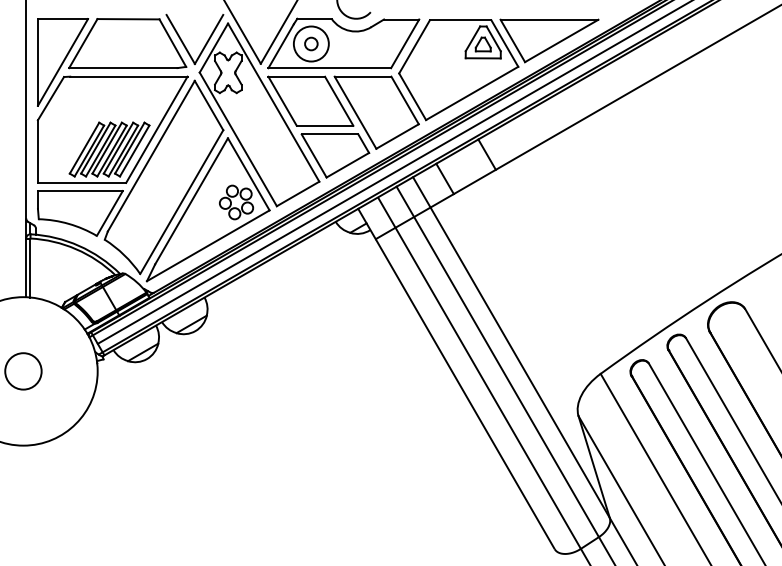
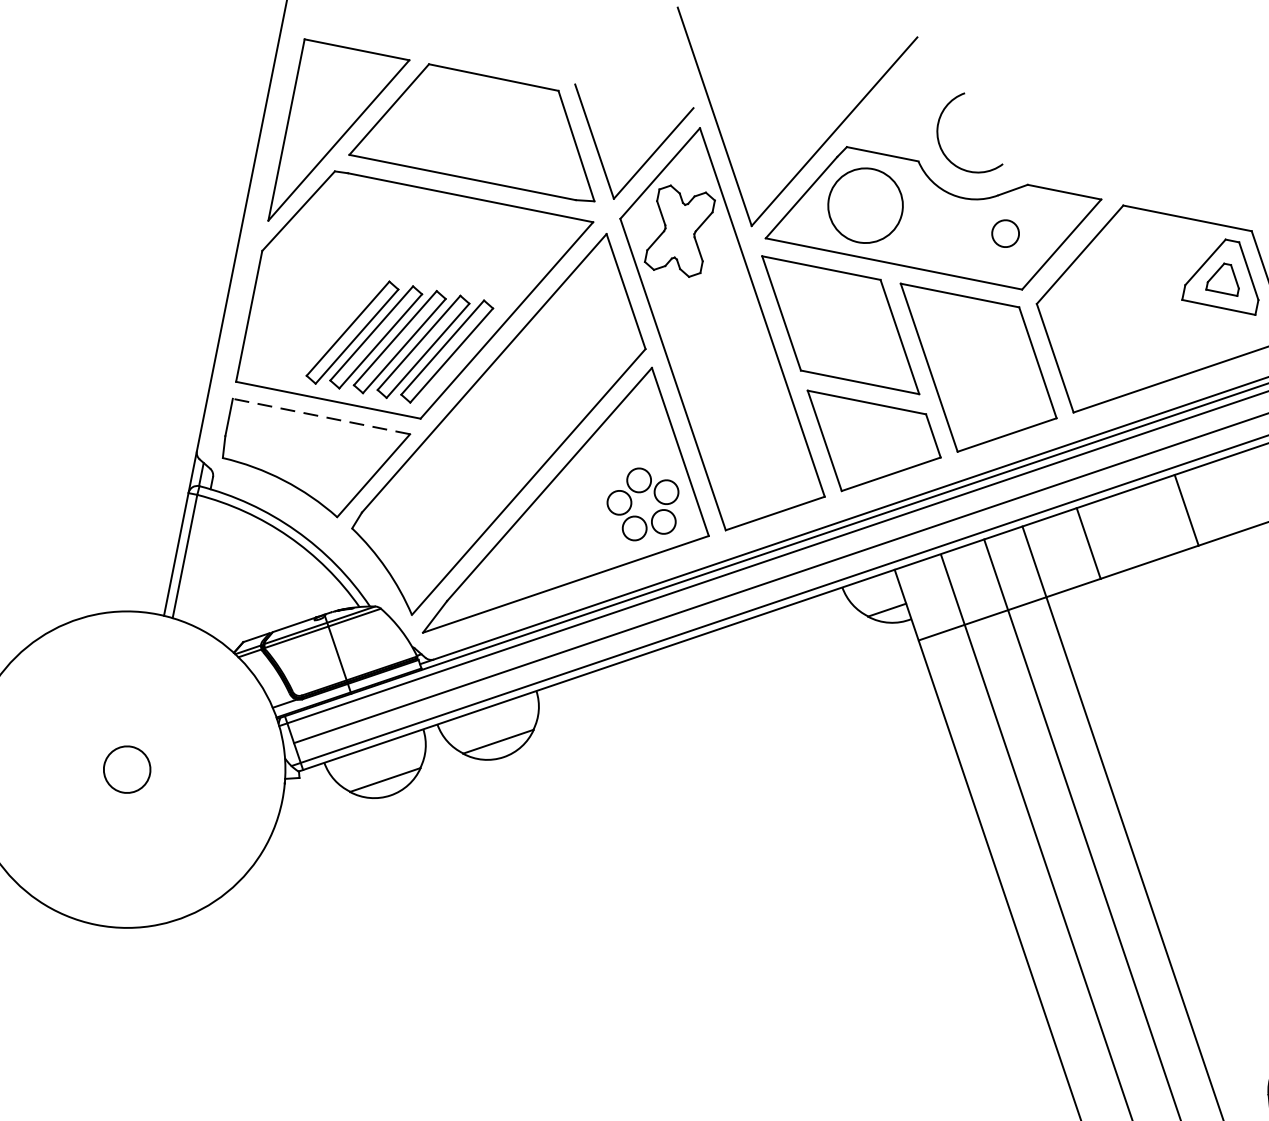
circle: (311, 43) -> (1006, 232), moved
line: (79, 191) -> (319, 417), solid -> dashed
circle: (23, 371) -> (127, 769), size x0.6

